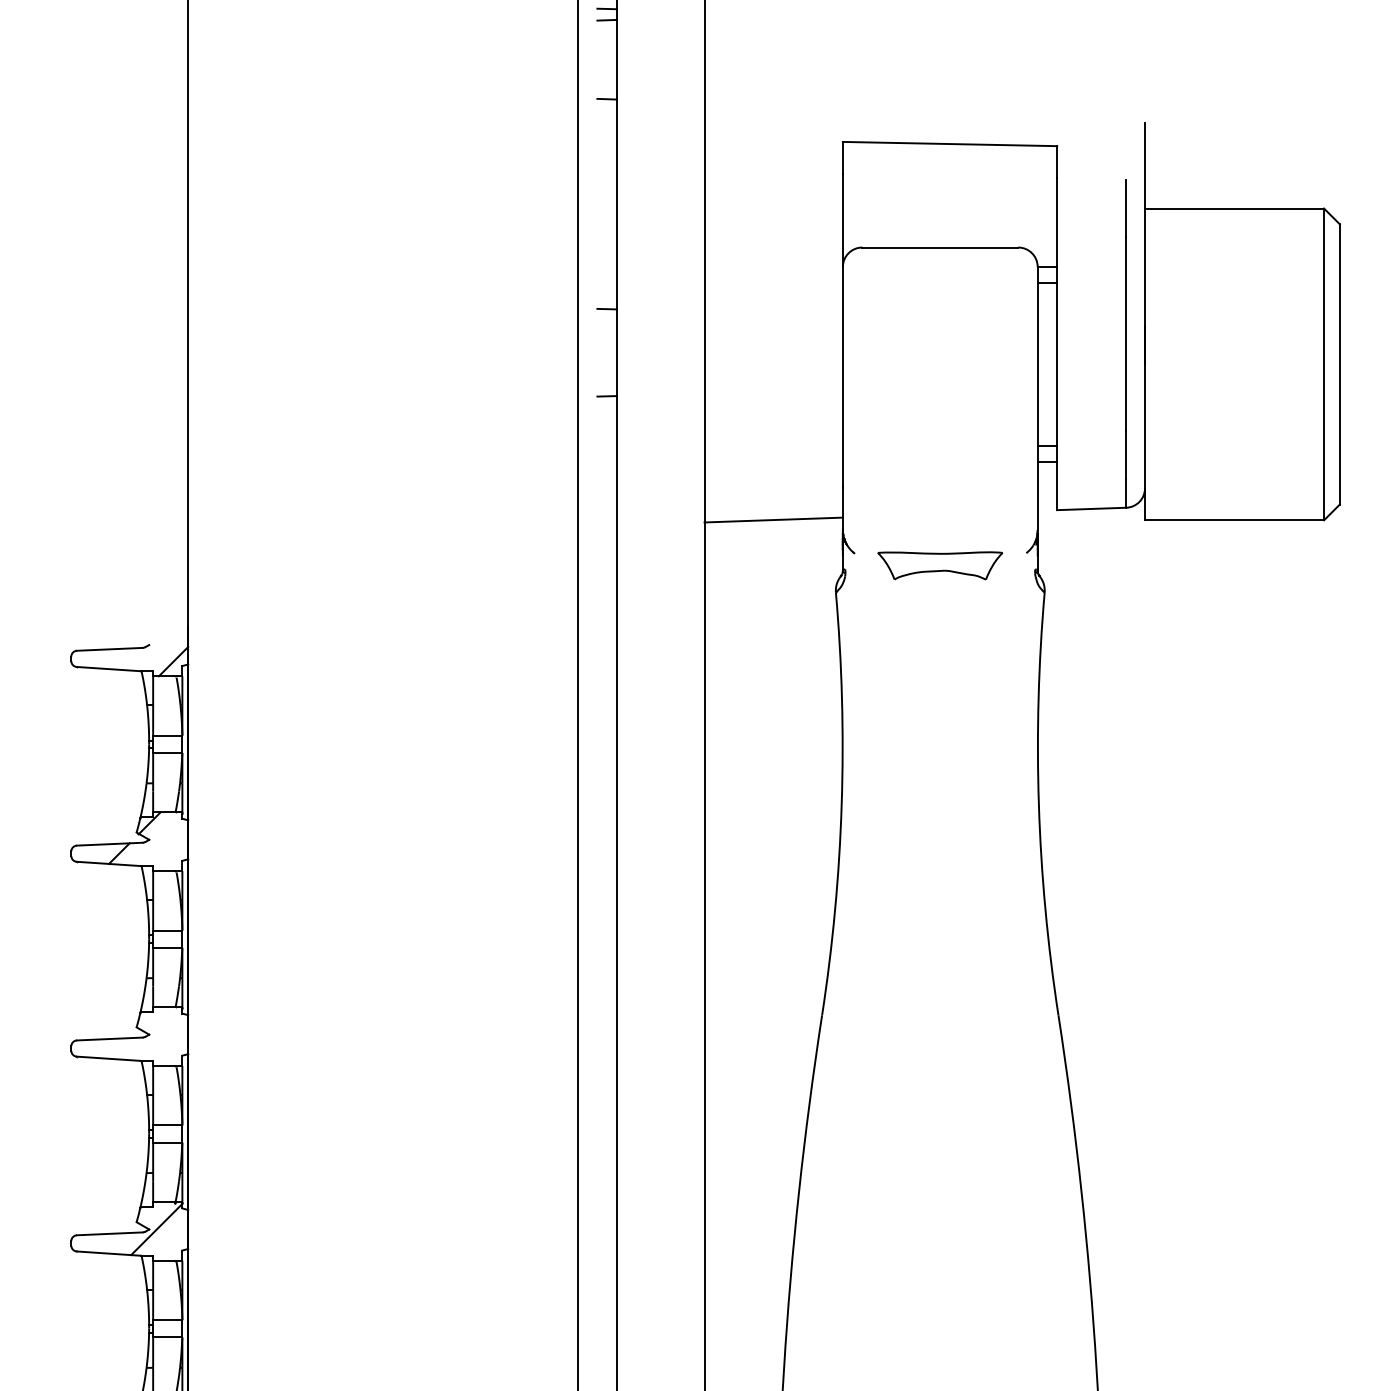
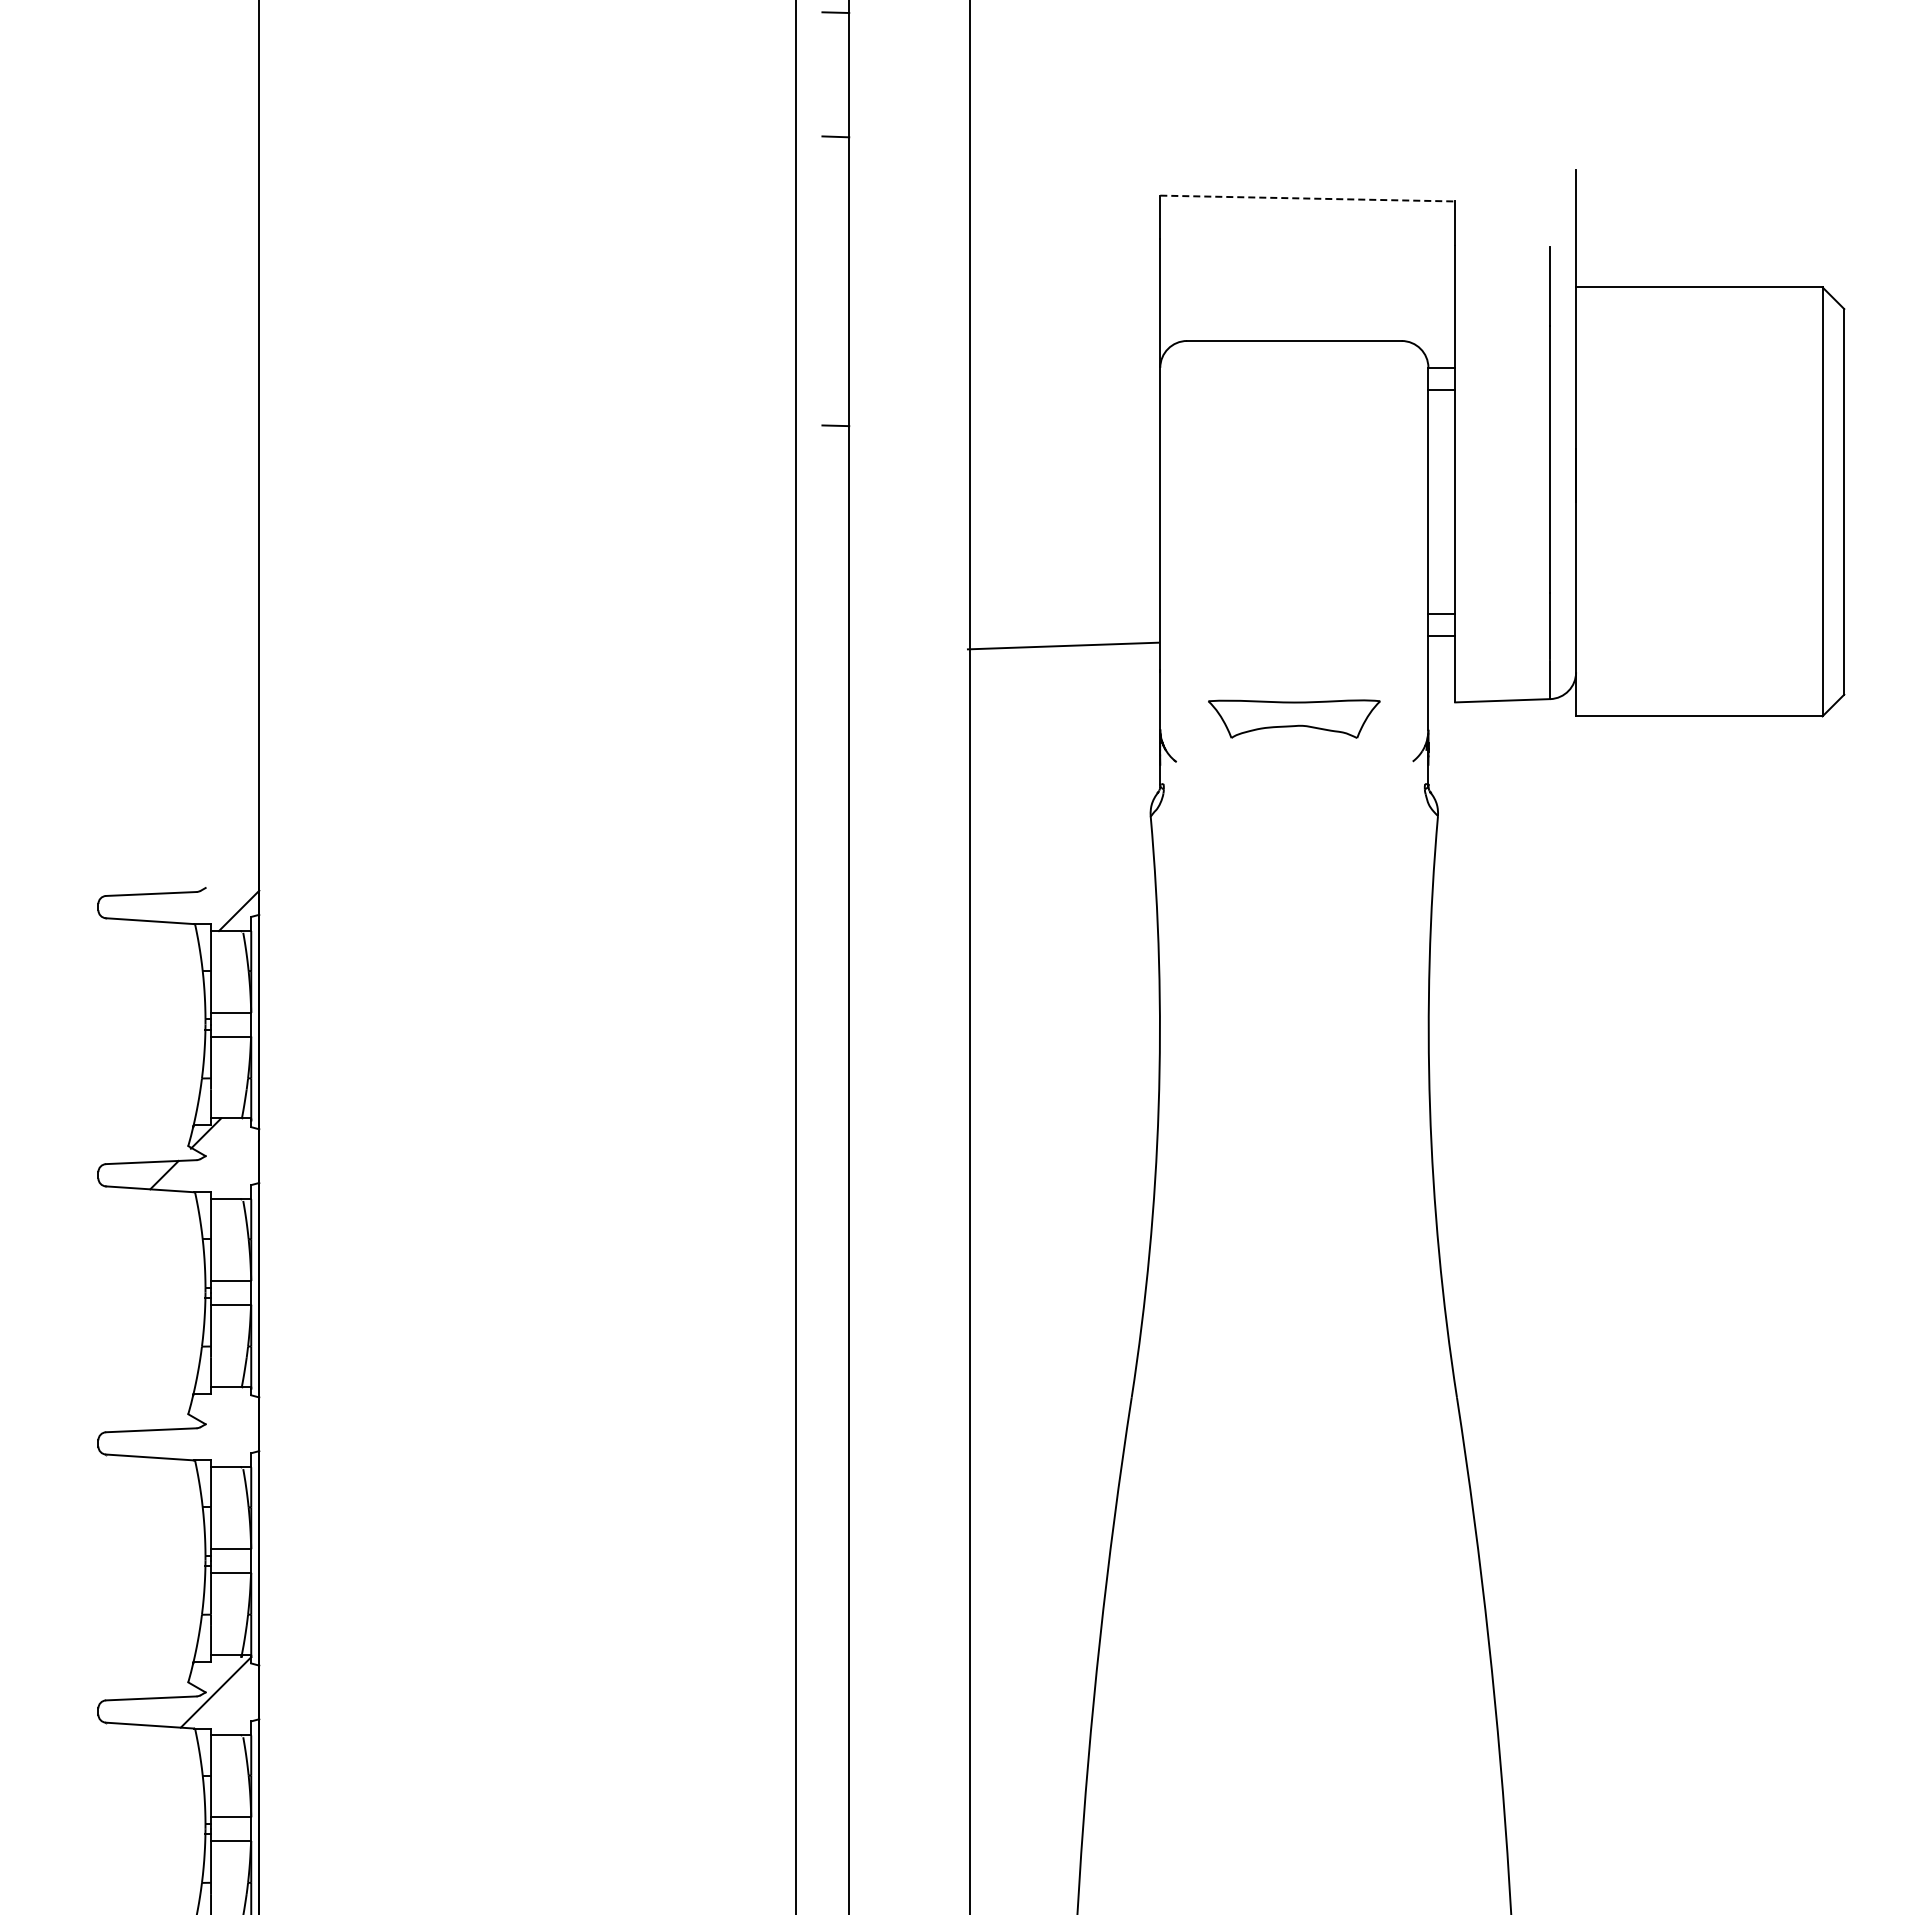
line: (606, 19) -> (835, 27), removed
line: (949, 144) -> (1307, 198), solid -> dashed
line: (606, 396) -> (835, 545), removed
line: (773, 519) -> (1062, 645), moved
part: (940, 565) -> (1294, 718), moved

